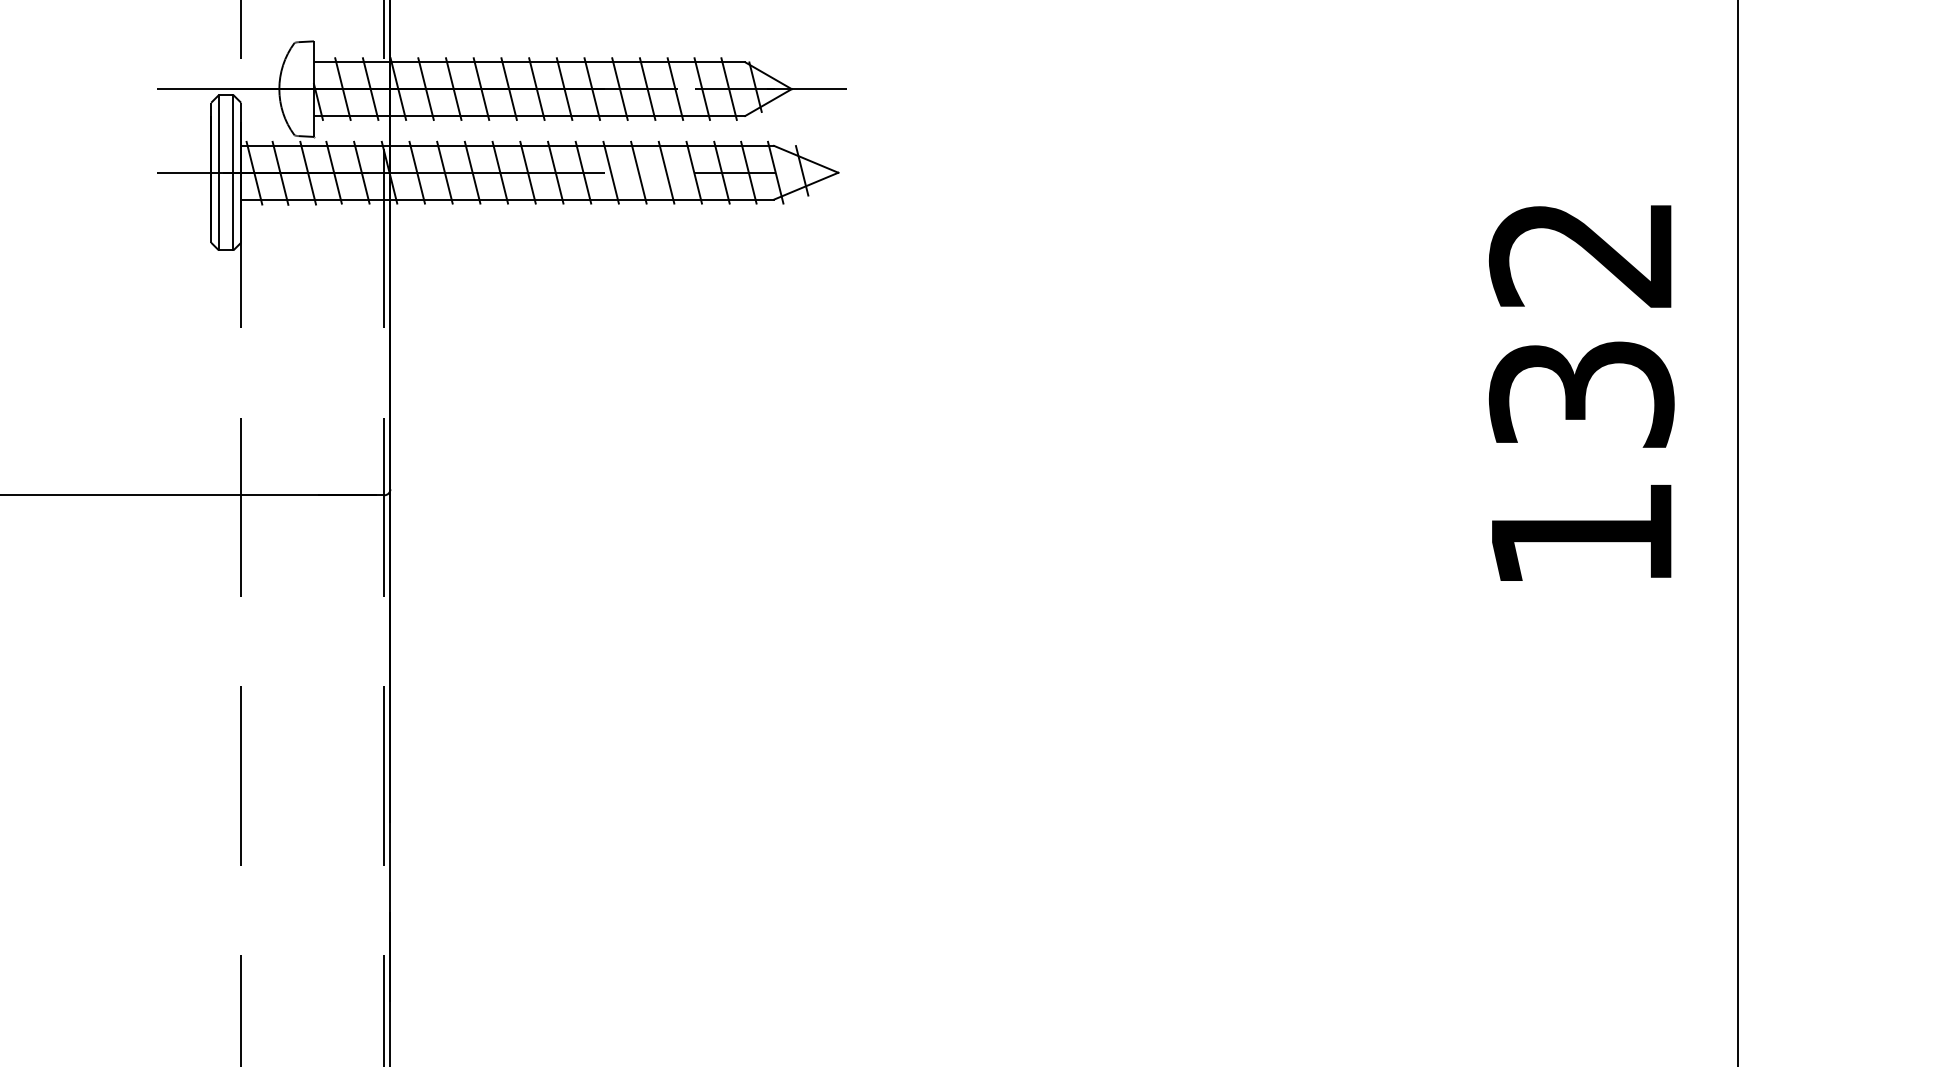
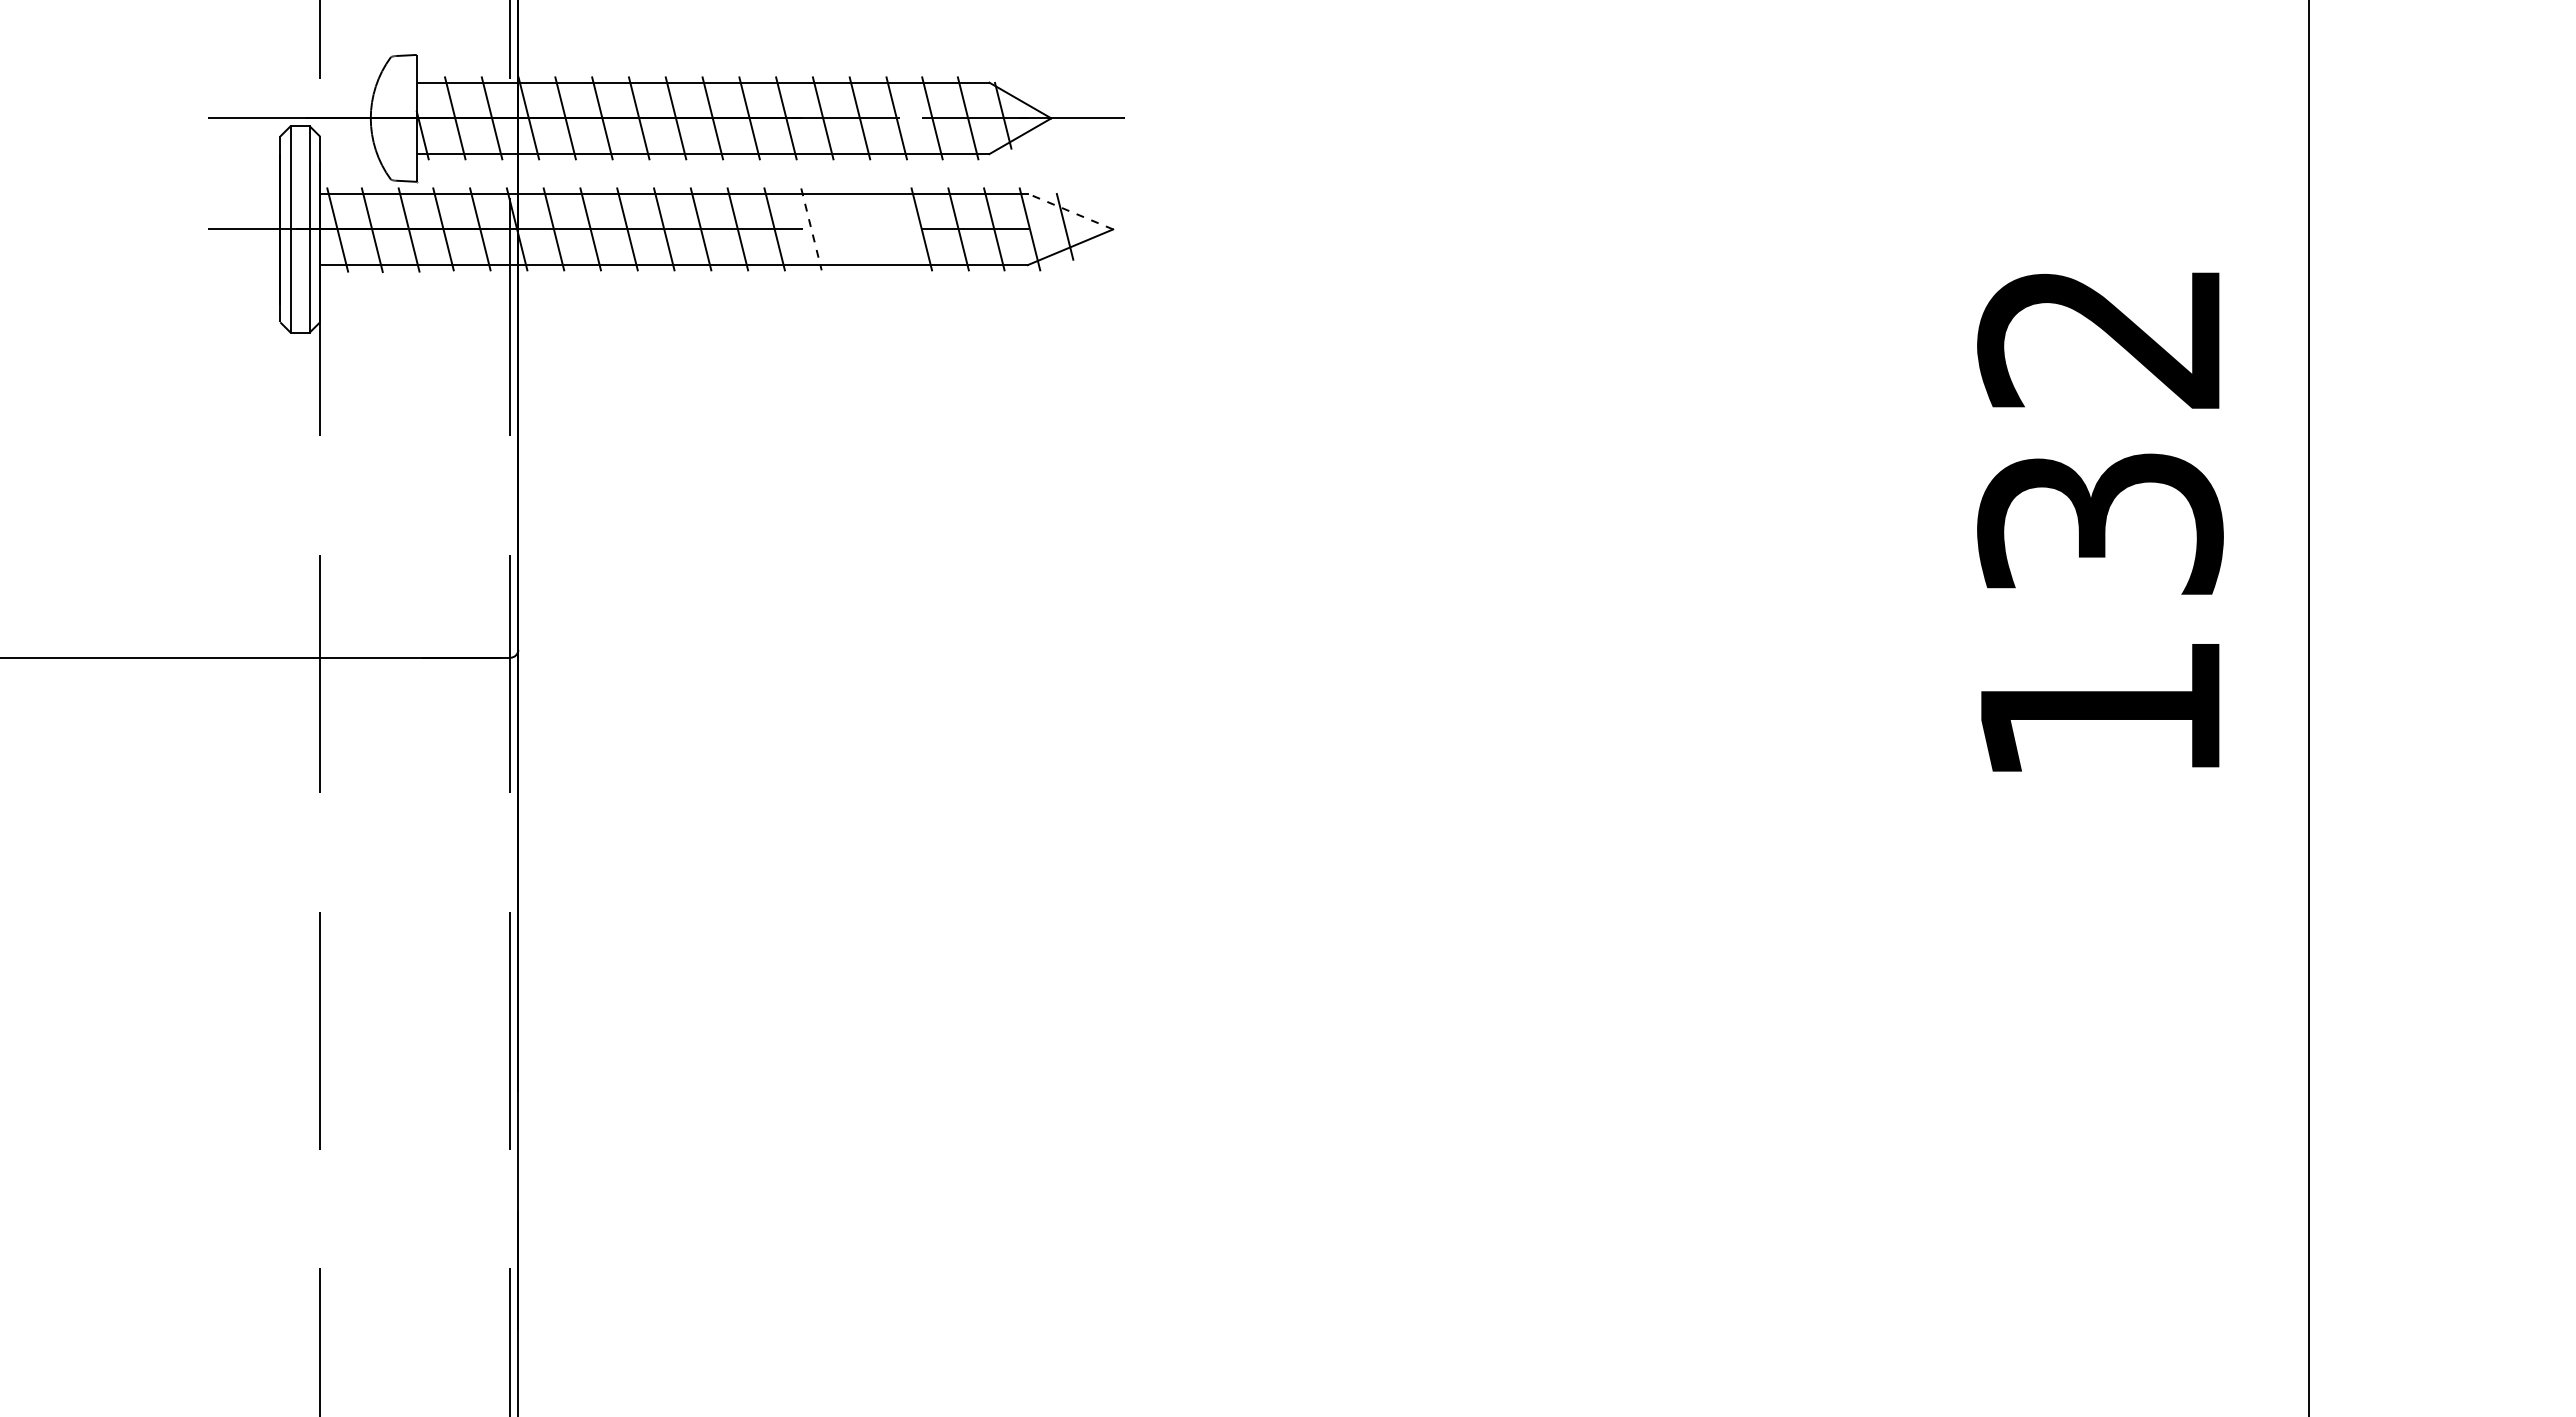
line: (806, 159) -> (1070, 211), solid -> dashed
line: (611, 172) -> (811, 229), solid -> dashed
line: (638, 172) -> (847, 229), removed
line: (666, 172) -> (884, 229), removed

